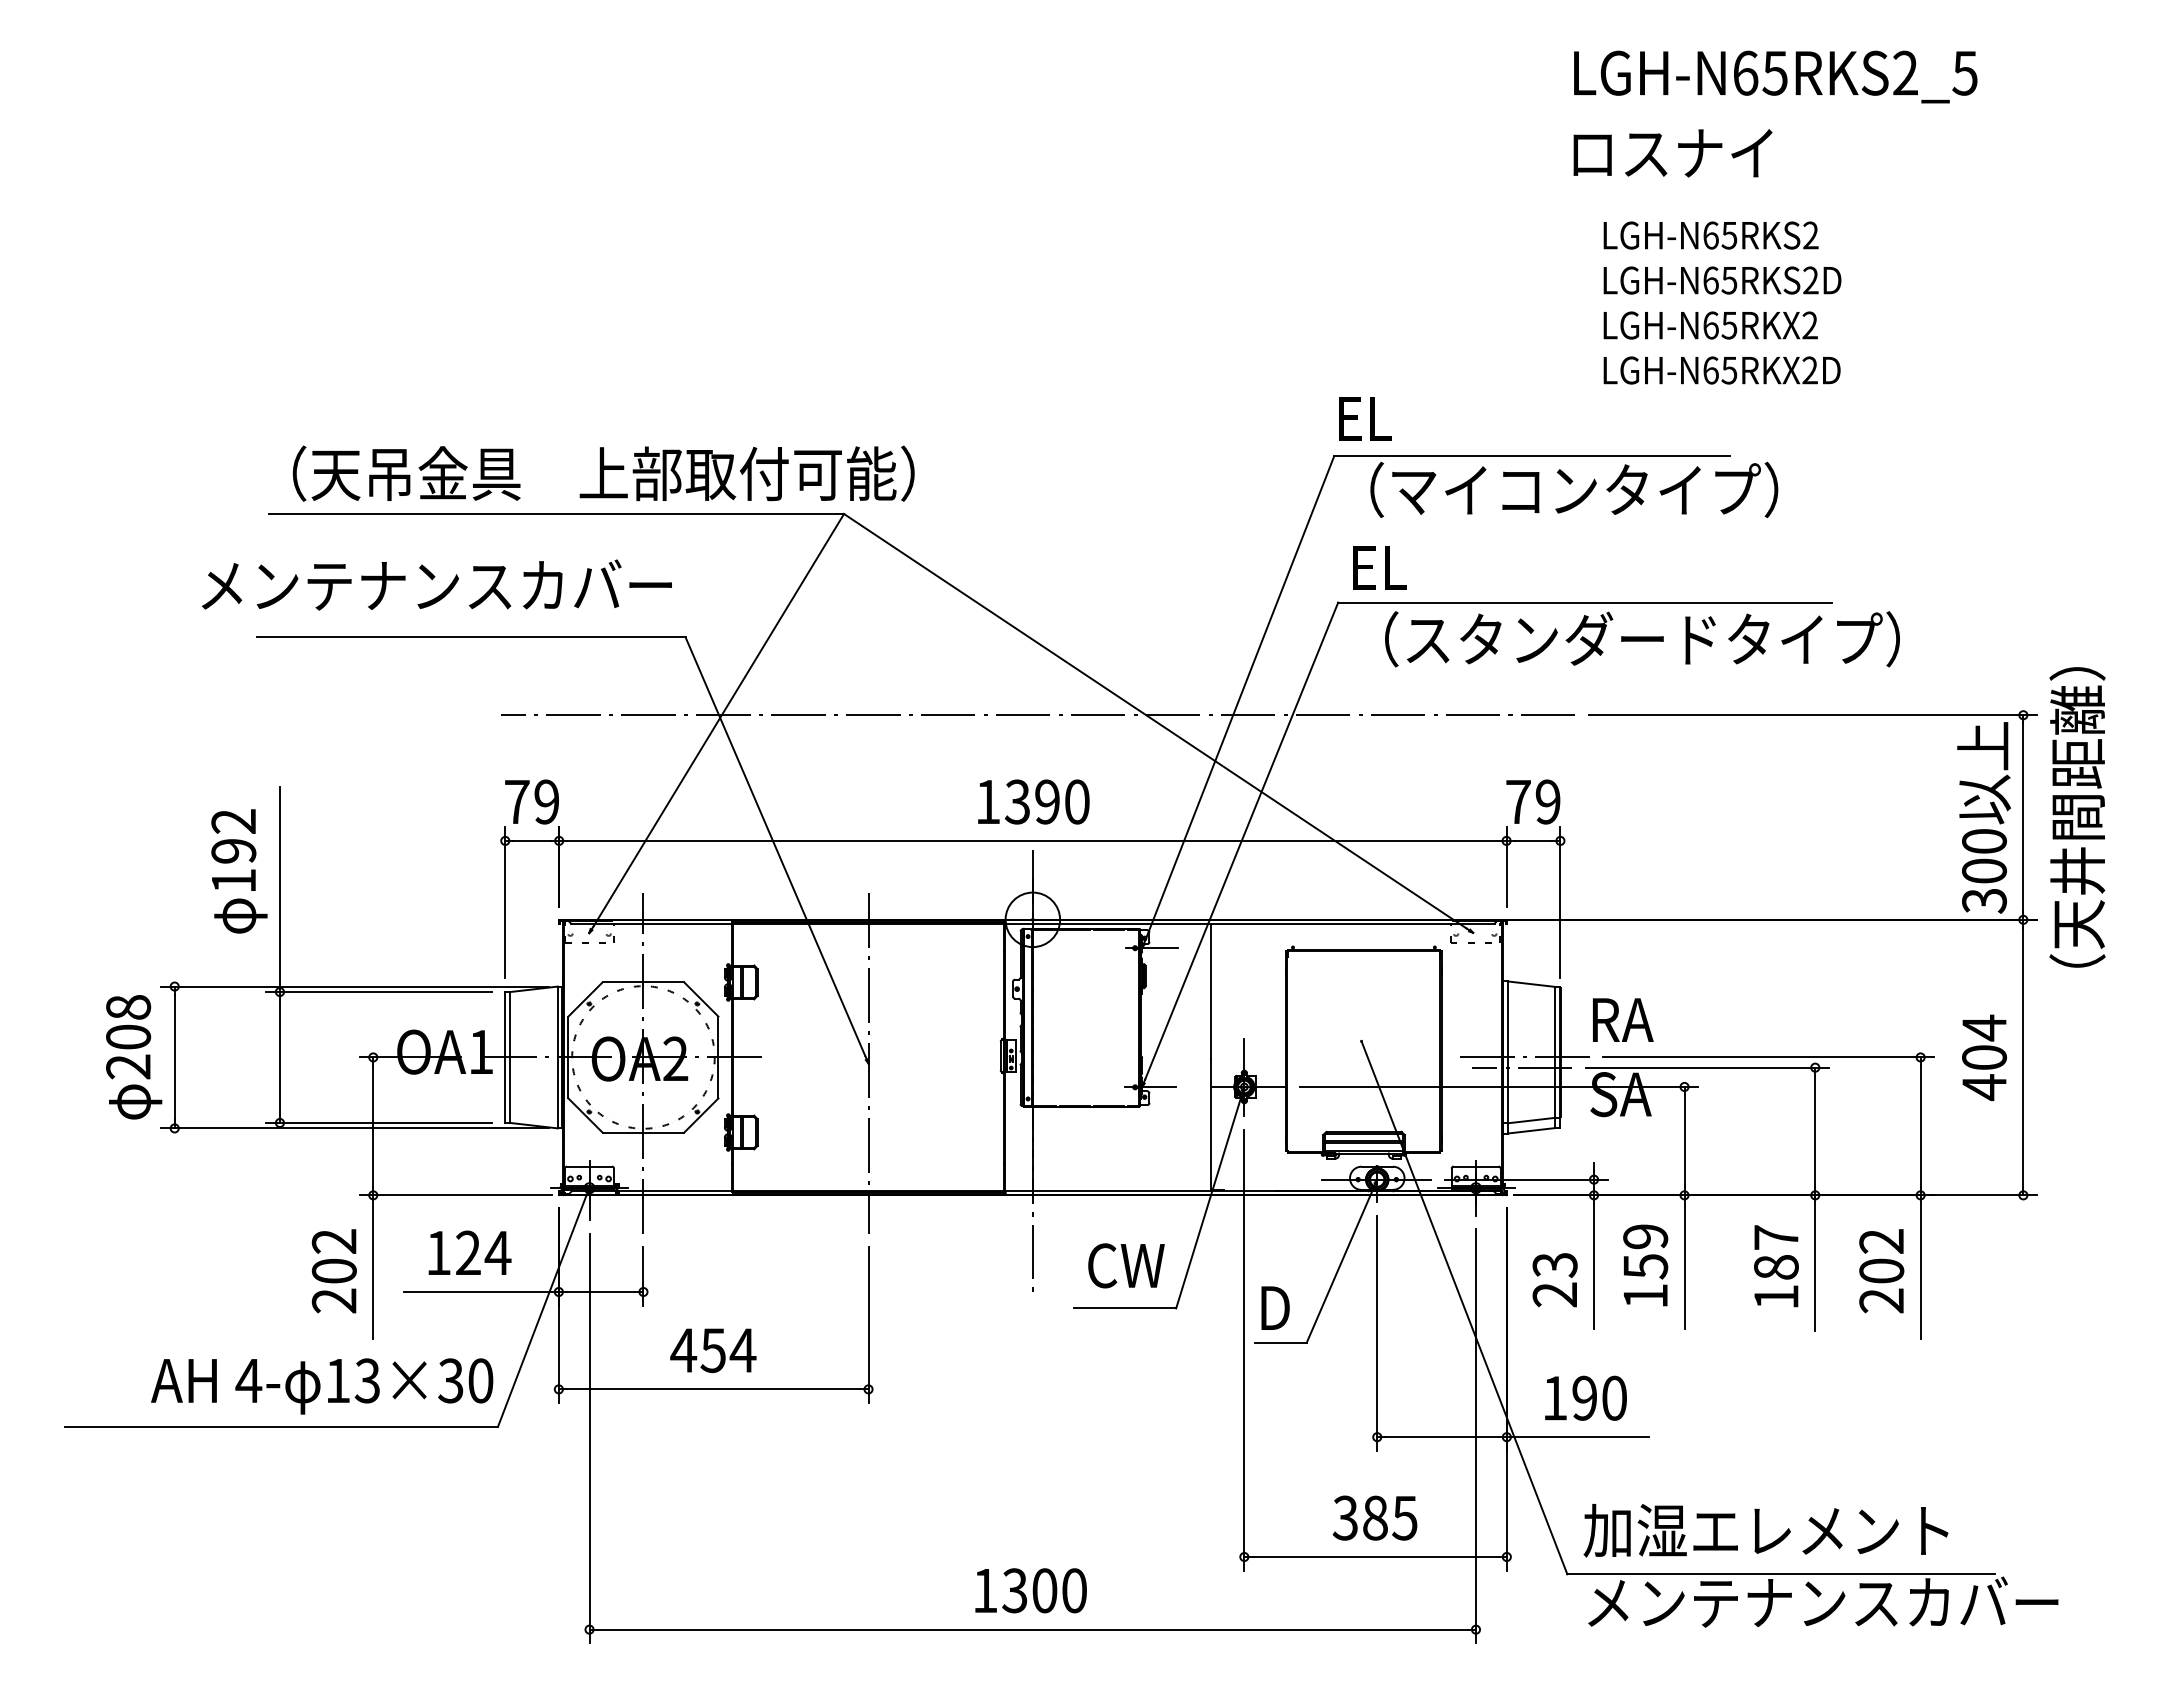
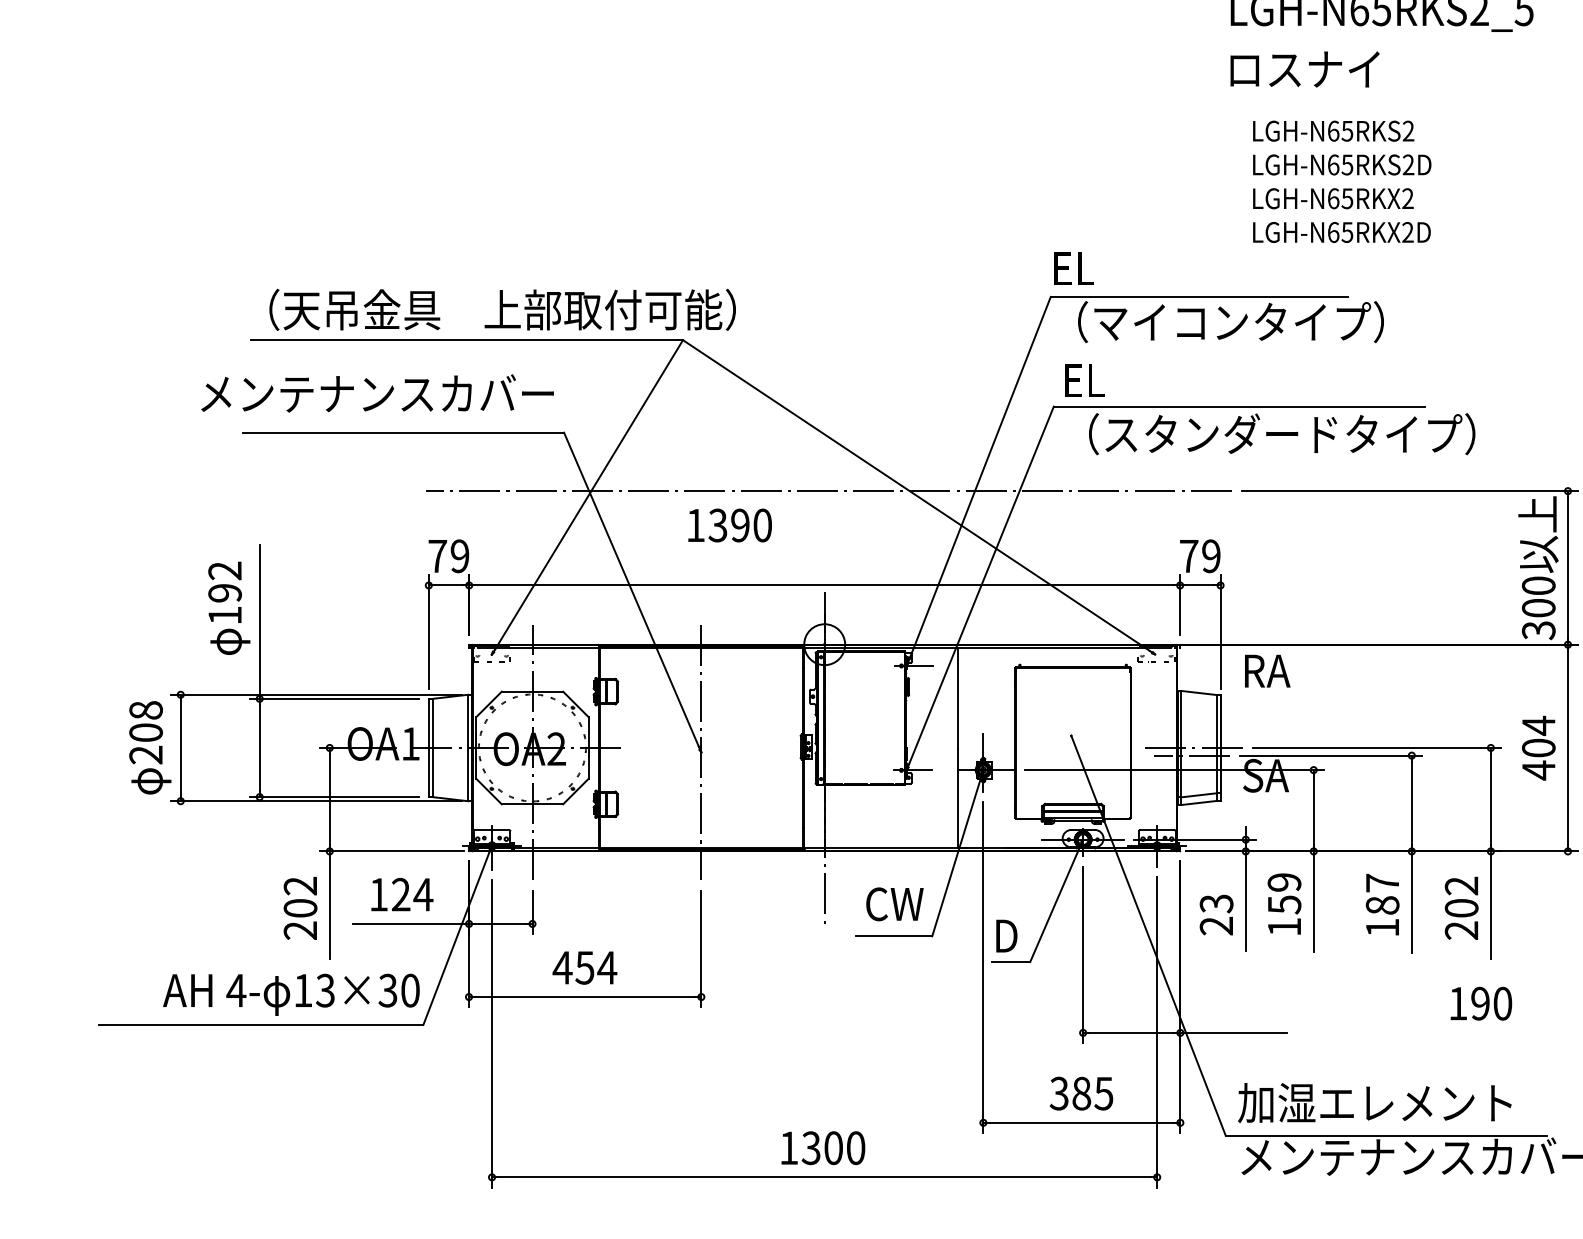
text: (1033, 801) -> (729, 525), moved
text: (1623, 1019) -> (1267, 670), moved
text: (1585, 1397) -> (1481, 1003), moved

